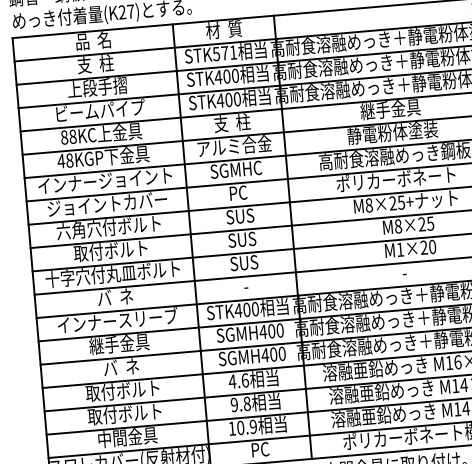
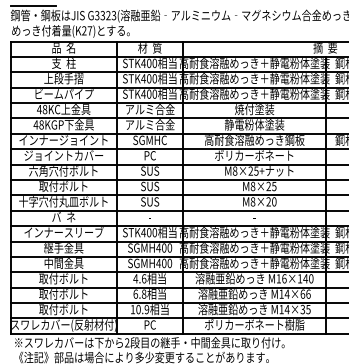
text: (225, 53) -> (149, 63), STK571 -> STK400
text: (390, 109) -> (254, 109), 継手金具 -> 焼付塗装
text: (232, 123) -> (150, 109), 支  柱 -> アルミ合金
text: (64, 137) -> (39, 109), 88KC -> 48KC
text: (399, 249) -> (252, 201), M1×20 -> M8×20
text: (120, 367) -> (63, 263), バ  ネ -> 中間金具
text: (234, 403) -> (135, 293), 9.8 -> 6.8
text: (126, 437) -> (63, 309), 中間金具 -> 取付ボルト

